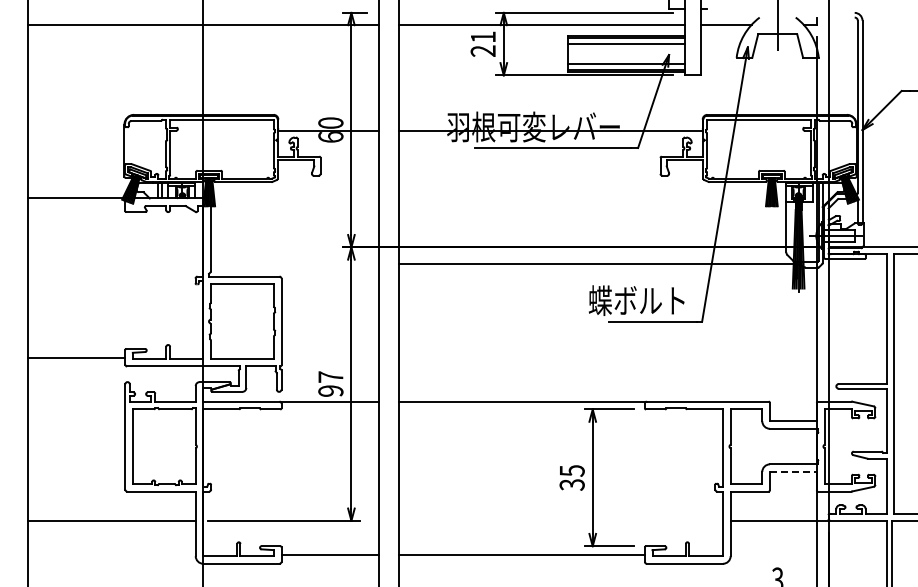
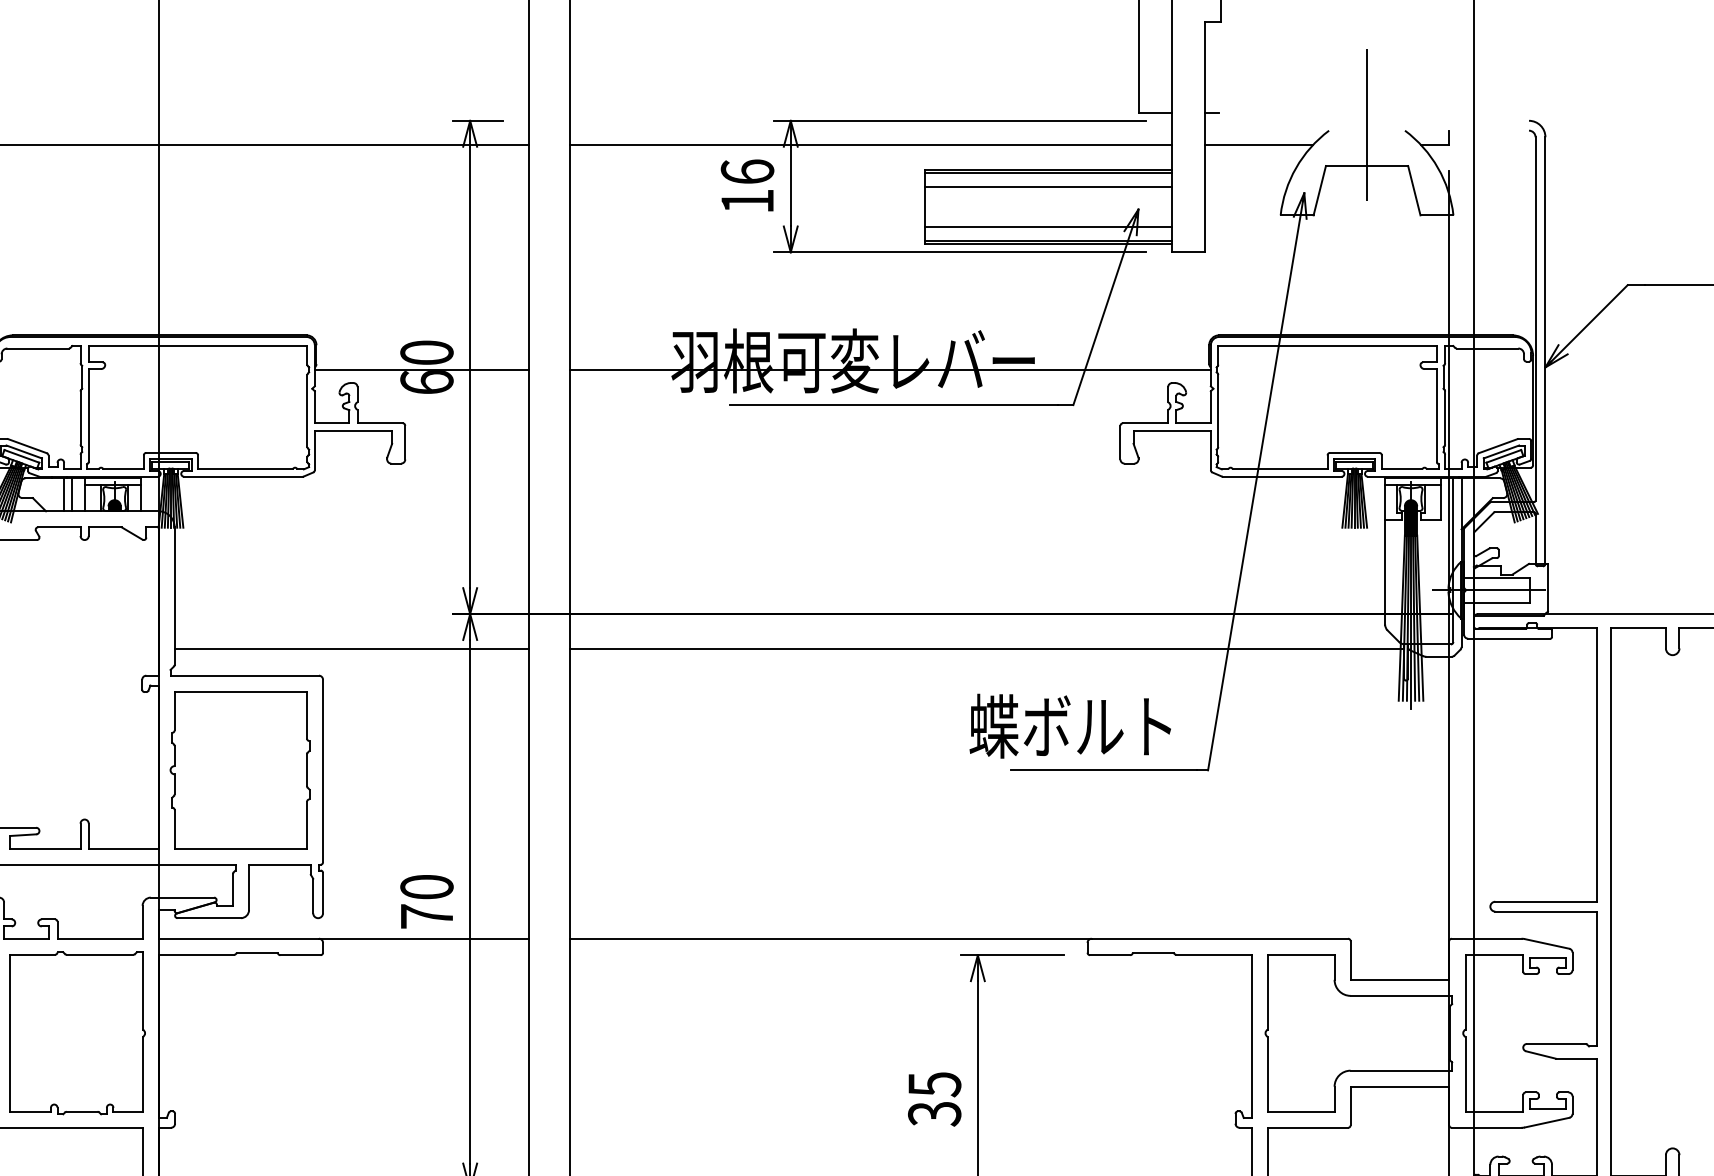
text: (482, 43) -> (745, 185), 21 -> 16
line: (294, 264) -> (350, 650), added
text: (330, 383) -> (426, 900), 97 -> 70
line: (793, 471) -> (1400, 1085), dashed -> solid

